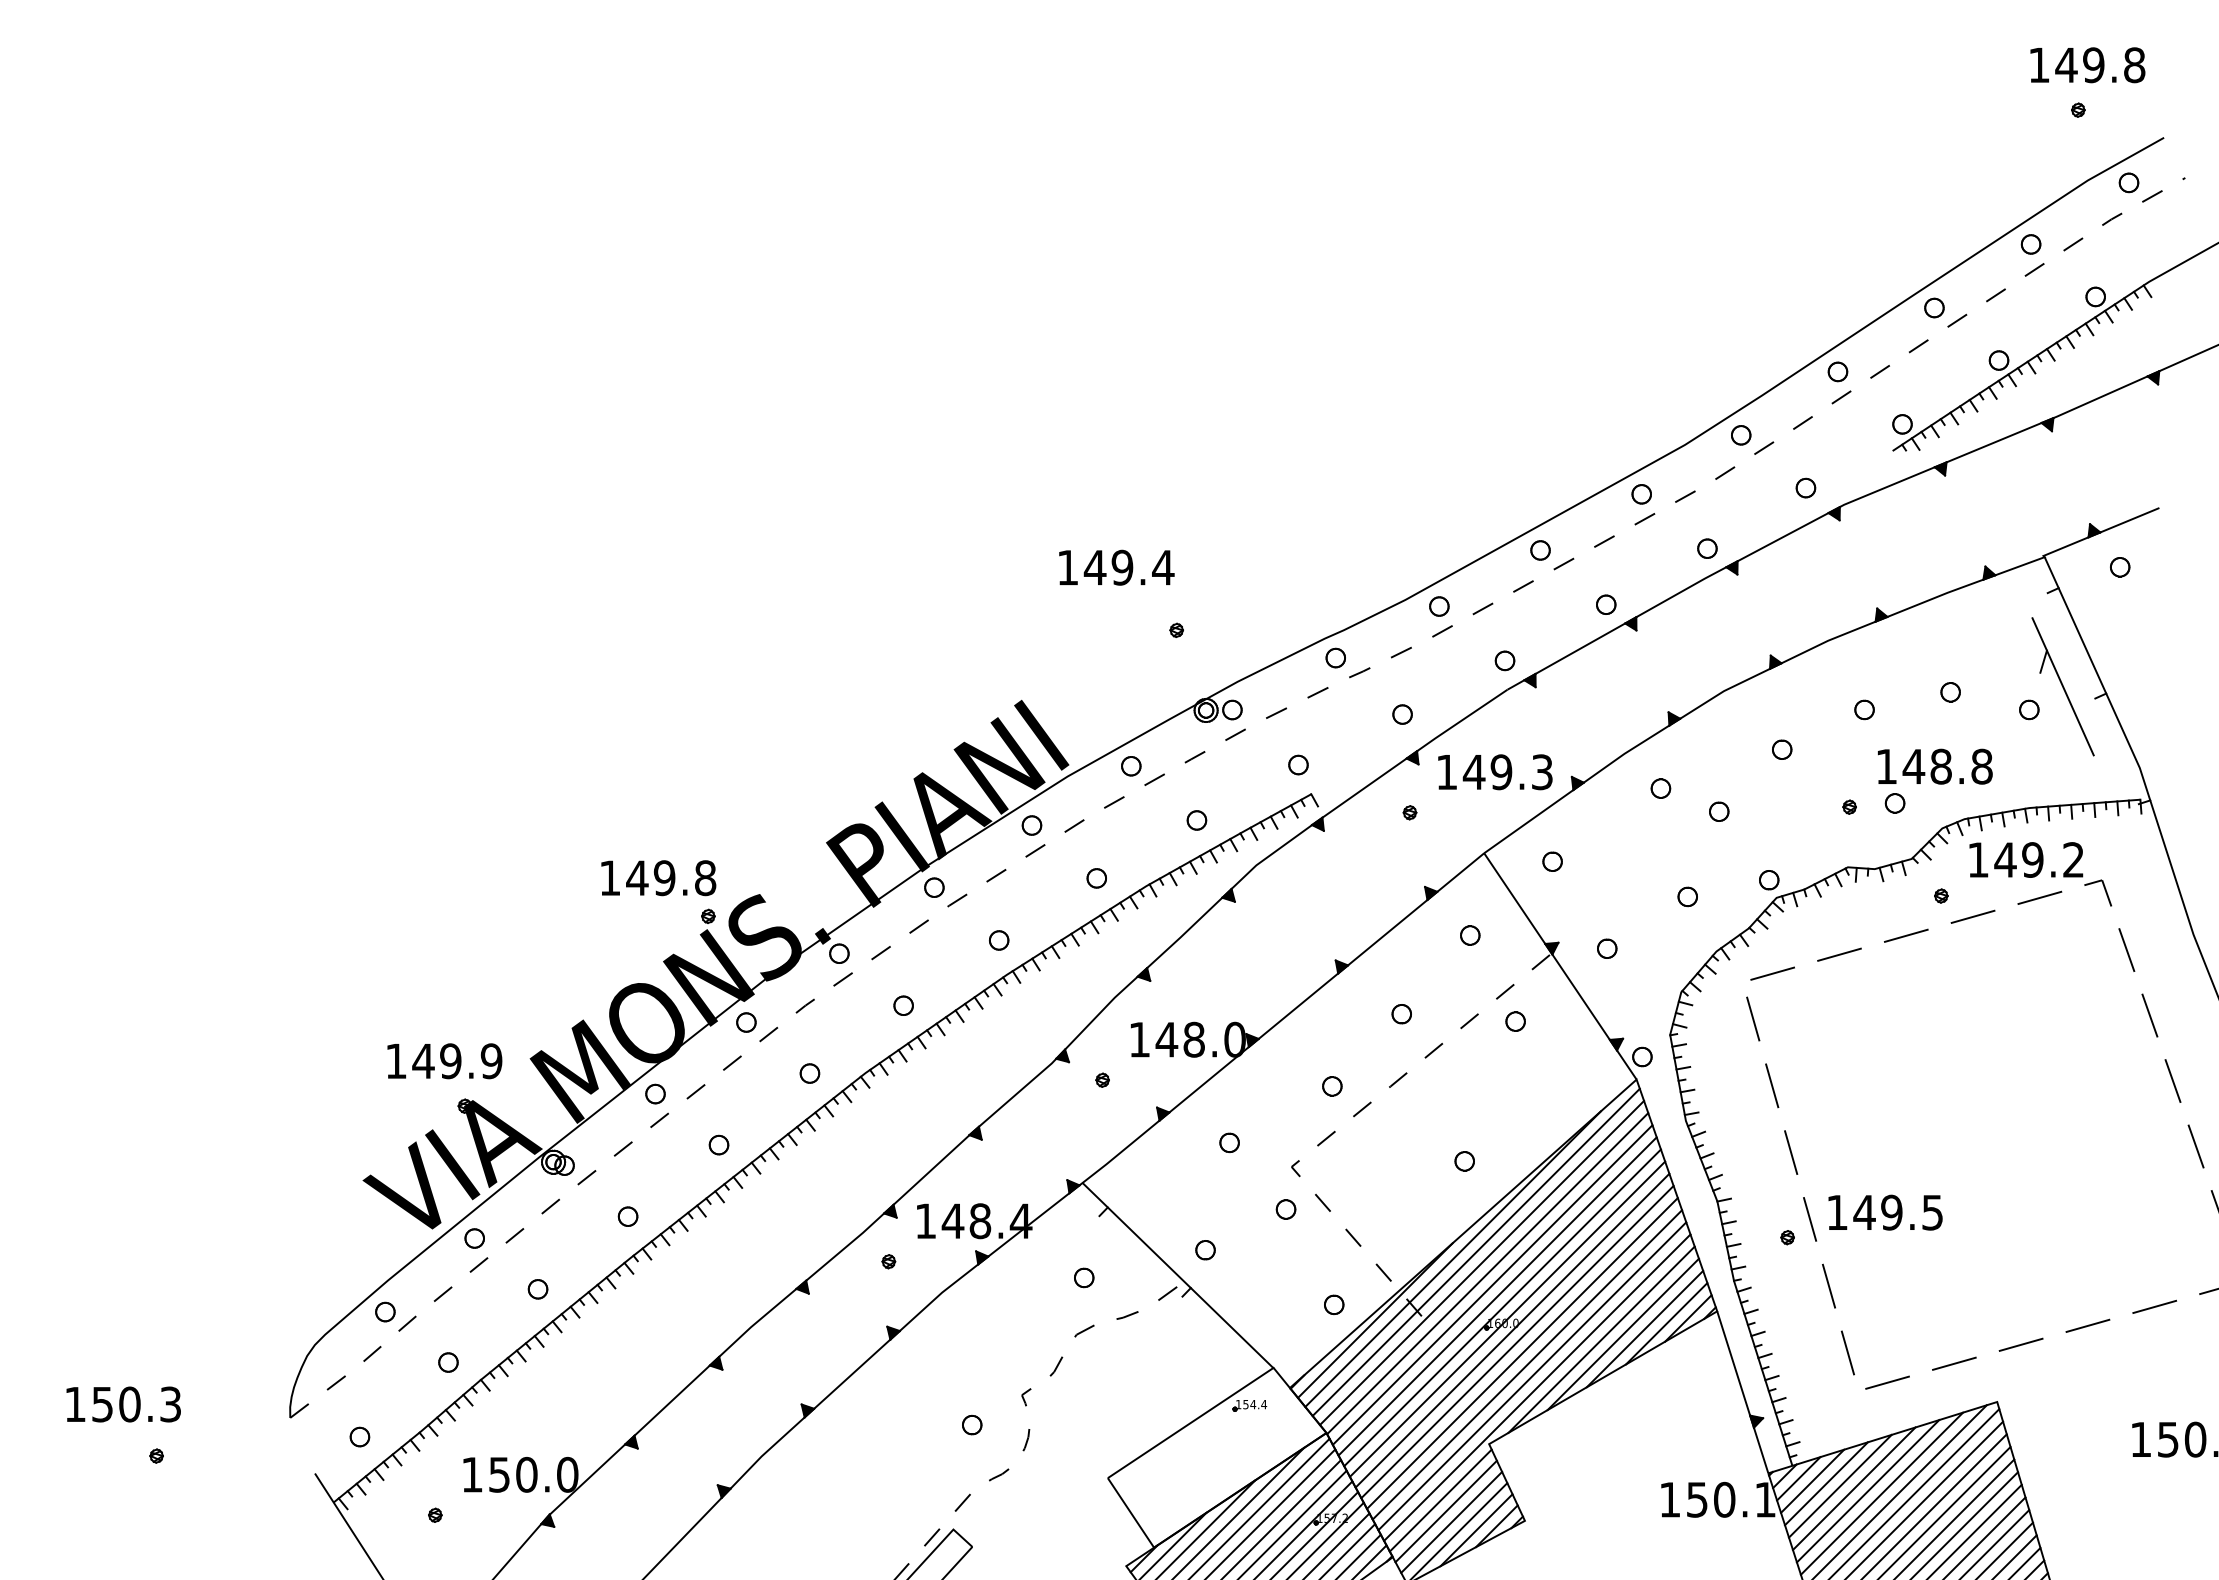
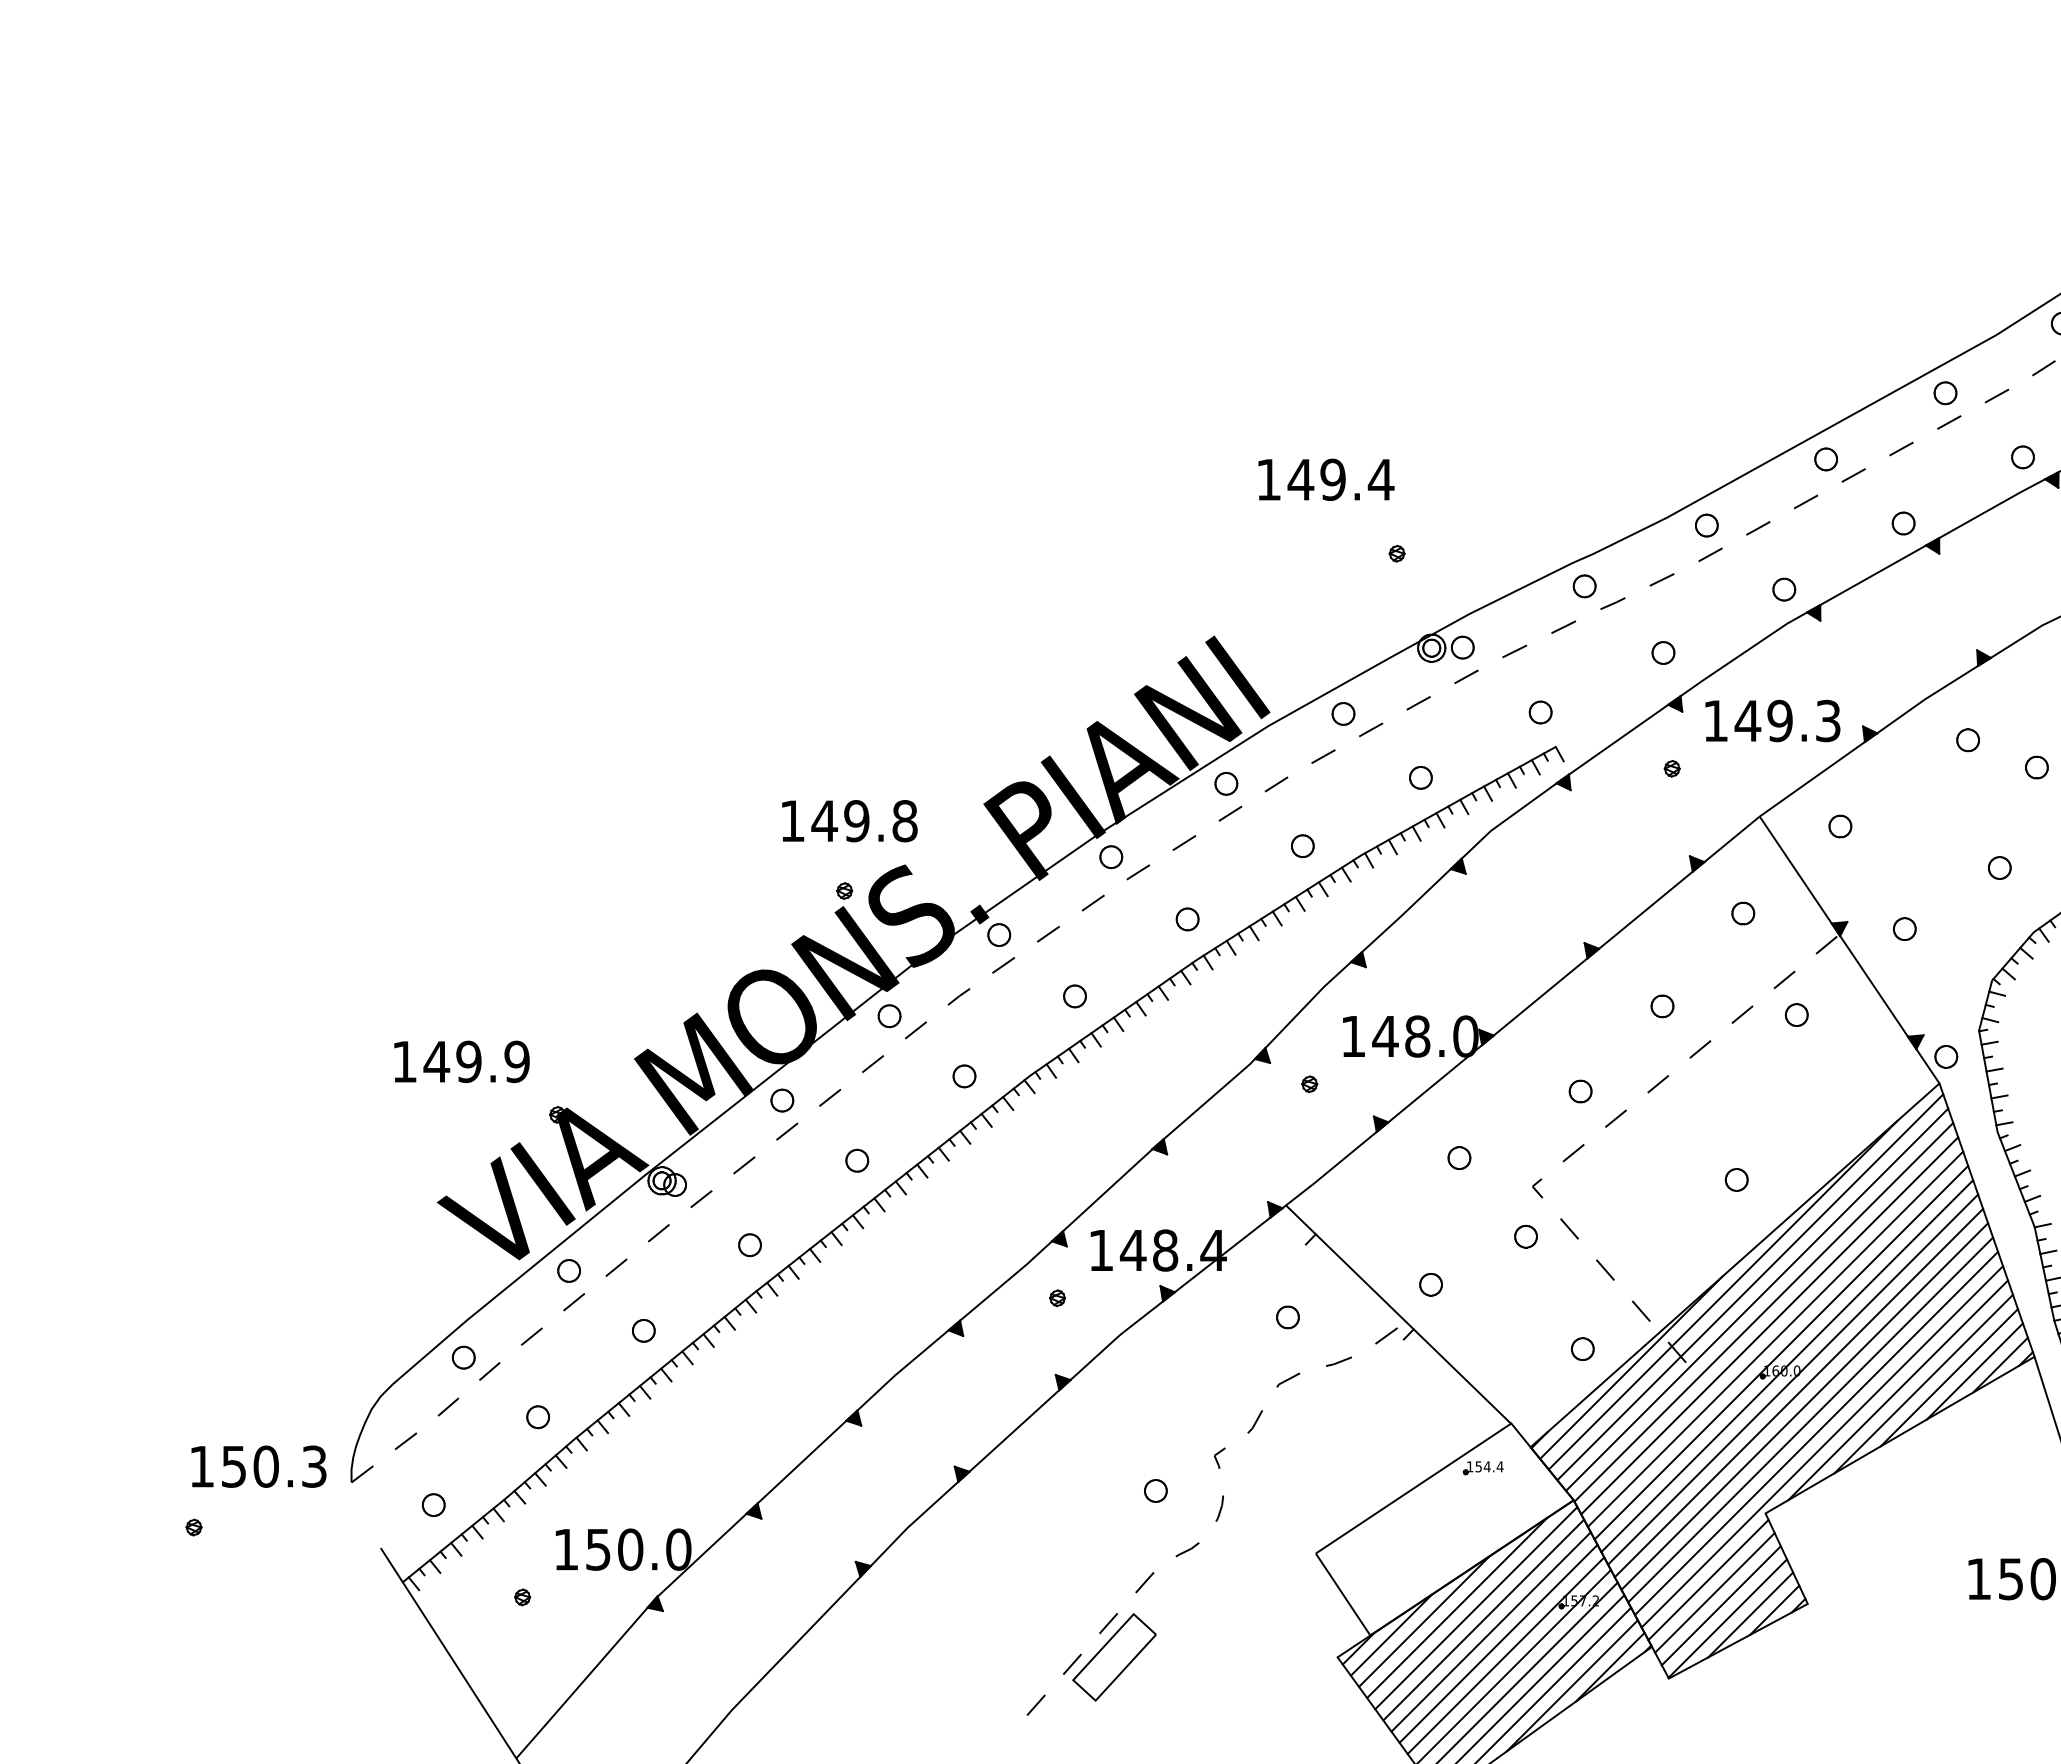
text: (658, 878) -> (849, 821), moved
text: (444, 1061) -> (461, 1062), moved
text: (123, 1404) -> (258, 1466), moved

